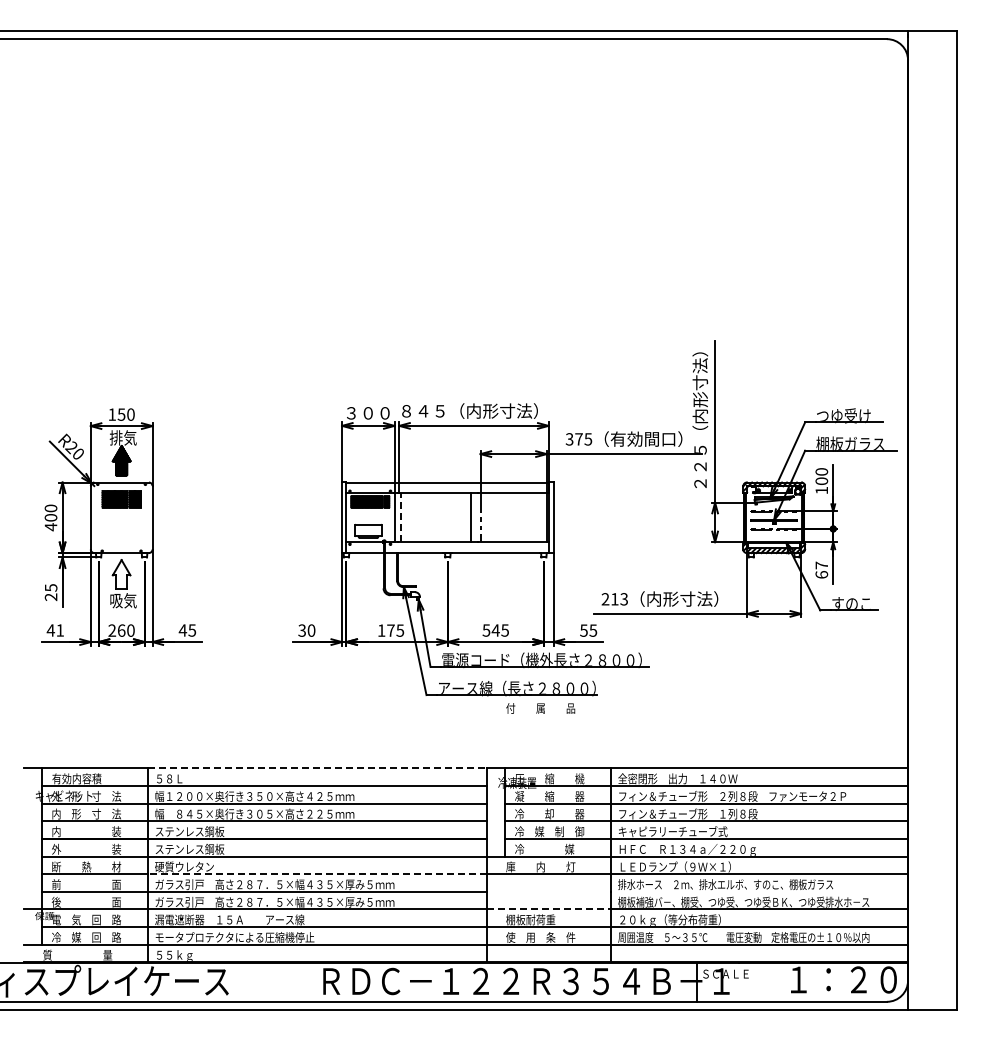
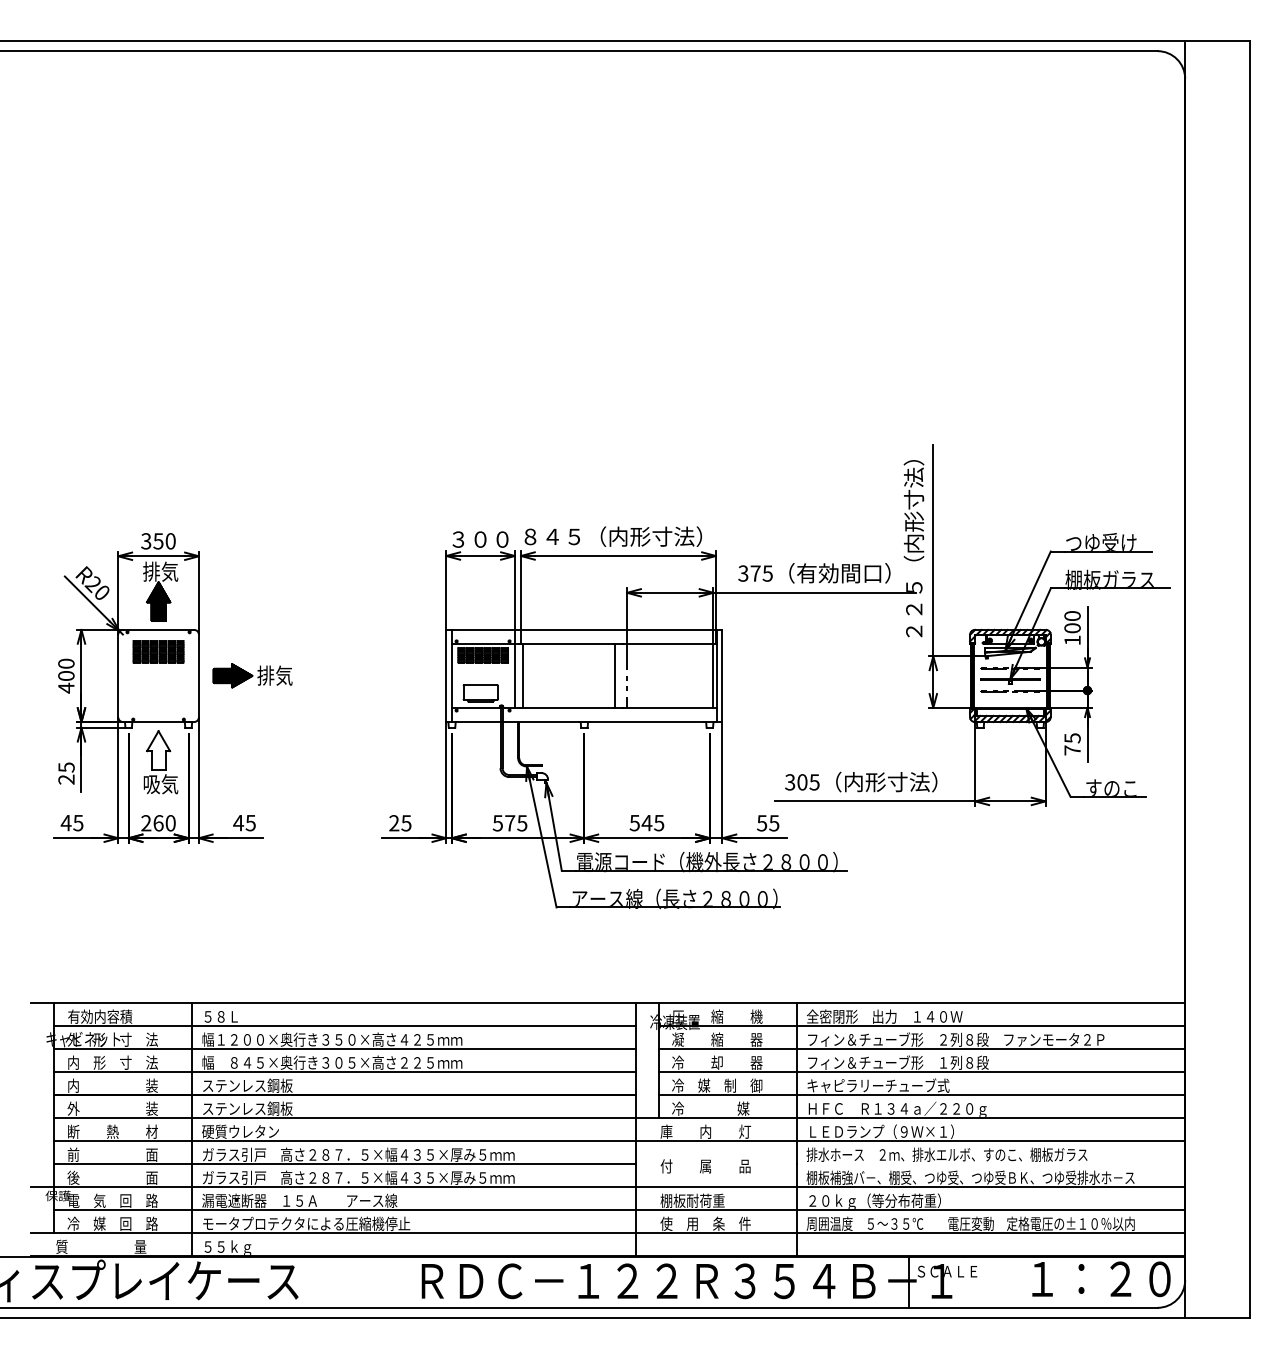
text: (111, 414) -> (145, 541), 150 -> 350
part: (193, 517) -> (252, 675), added
line: (401, 517) -> (523, 675), dashed -> solid
text: (821, 569) -> (1072, 743), 67 -> 75
text: (614, 599) -> (801, 782), 213 -> 305
text: (59, 630) -> (77, 823), 41 -> 45
text: (306, 630) -> (399, 823), 30 -> 25
text: (381, 630) -> (497, 823), 175 -> 575
text: (540, 708) -> (705, 1166), moved
line: (317, 768) -> (414, 1003), dashed -> solid
line: (317, 874) -> (414, 1141), dashed -> solid
line: (548, 909) -> (715, 1187), dashed -> solid

